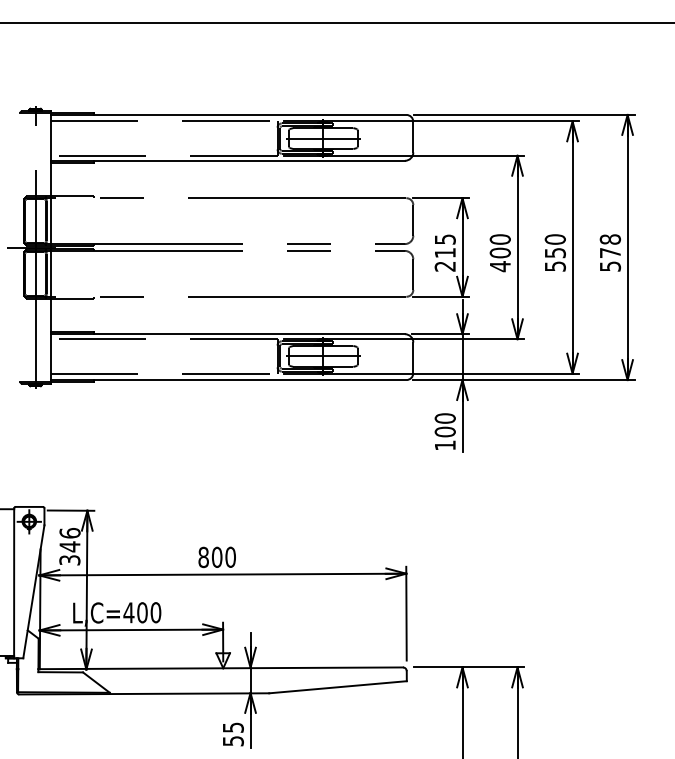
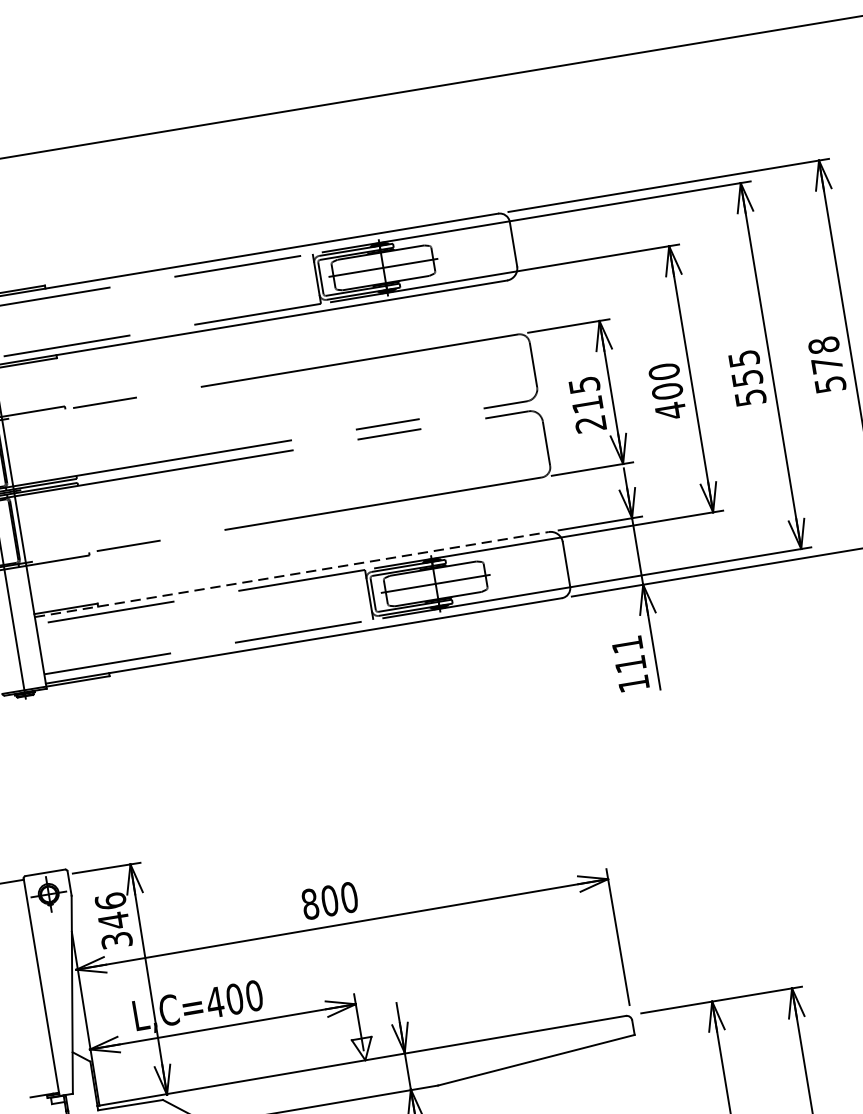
text: (554, 239) -> (742, 358), 550 -> 555
line: (228, 334) -> (292, 574), solid -> dashed
text: (444, 425) -> (627, 654), 100 -> 111

